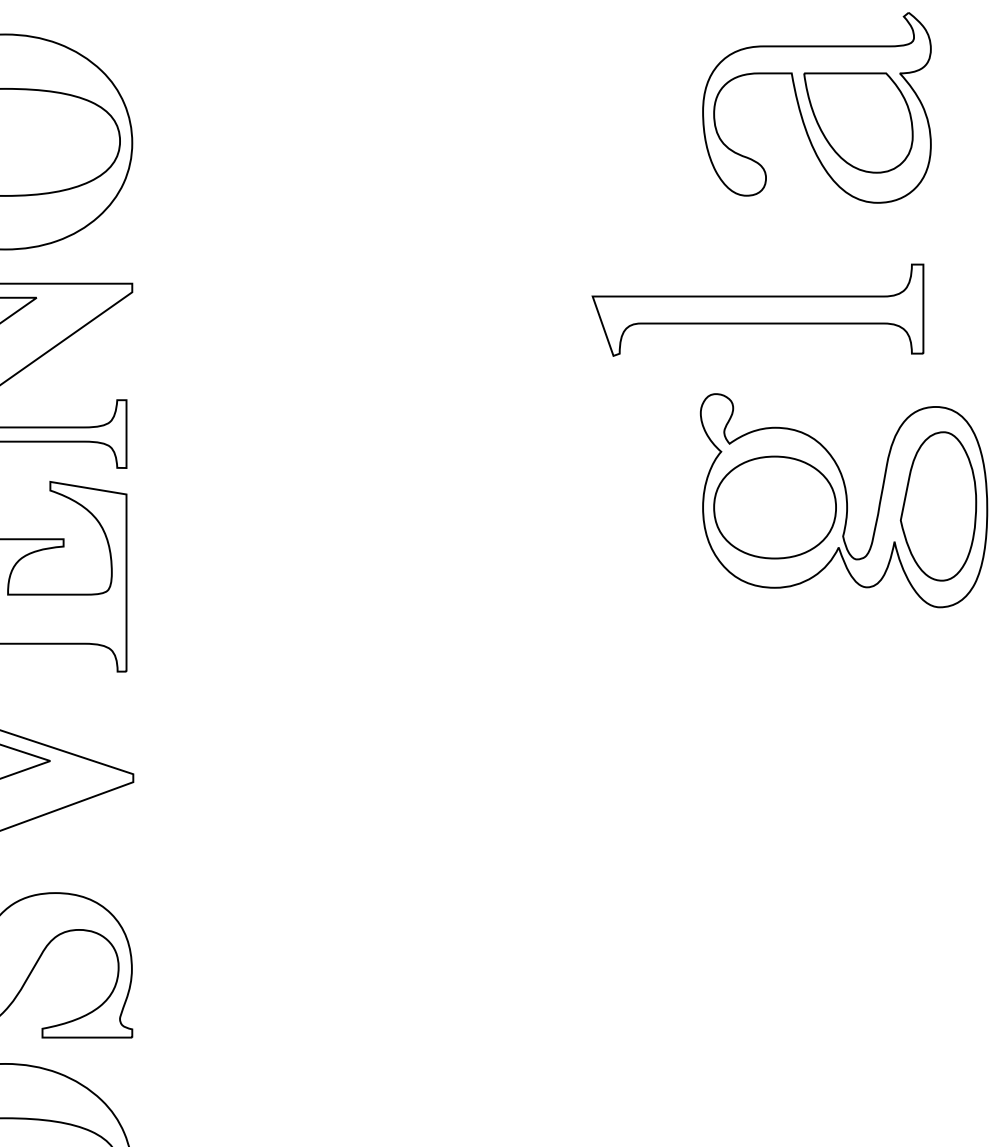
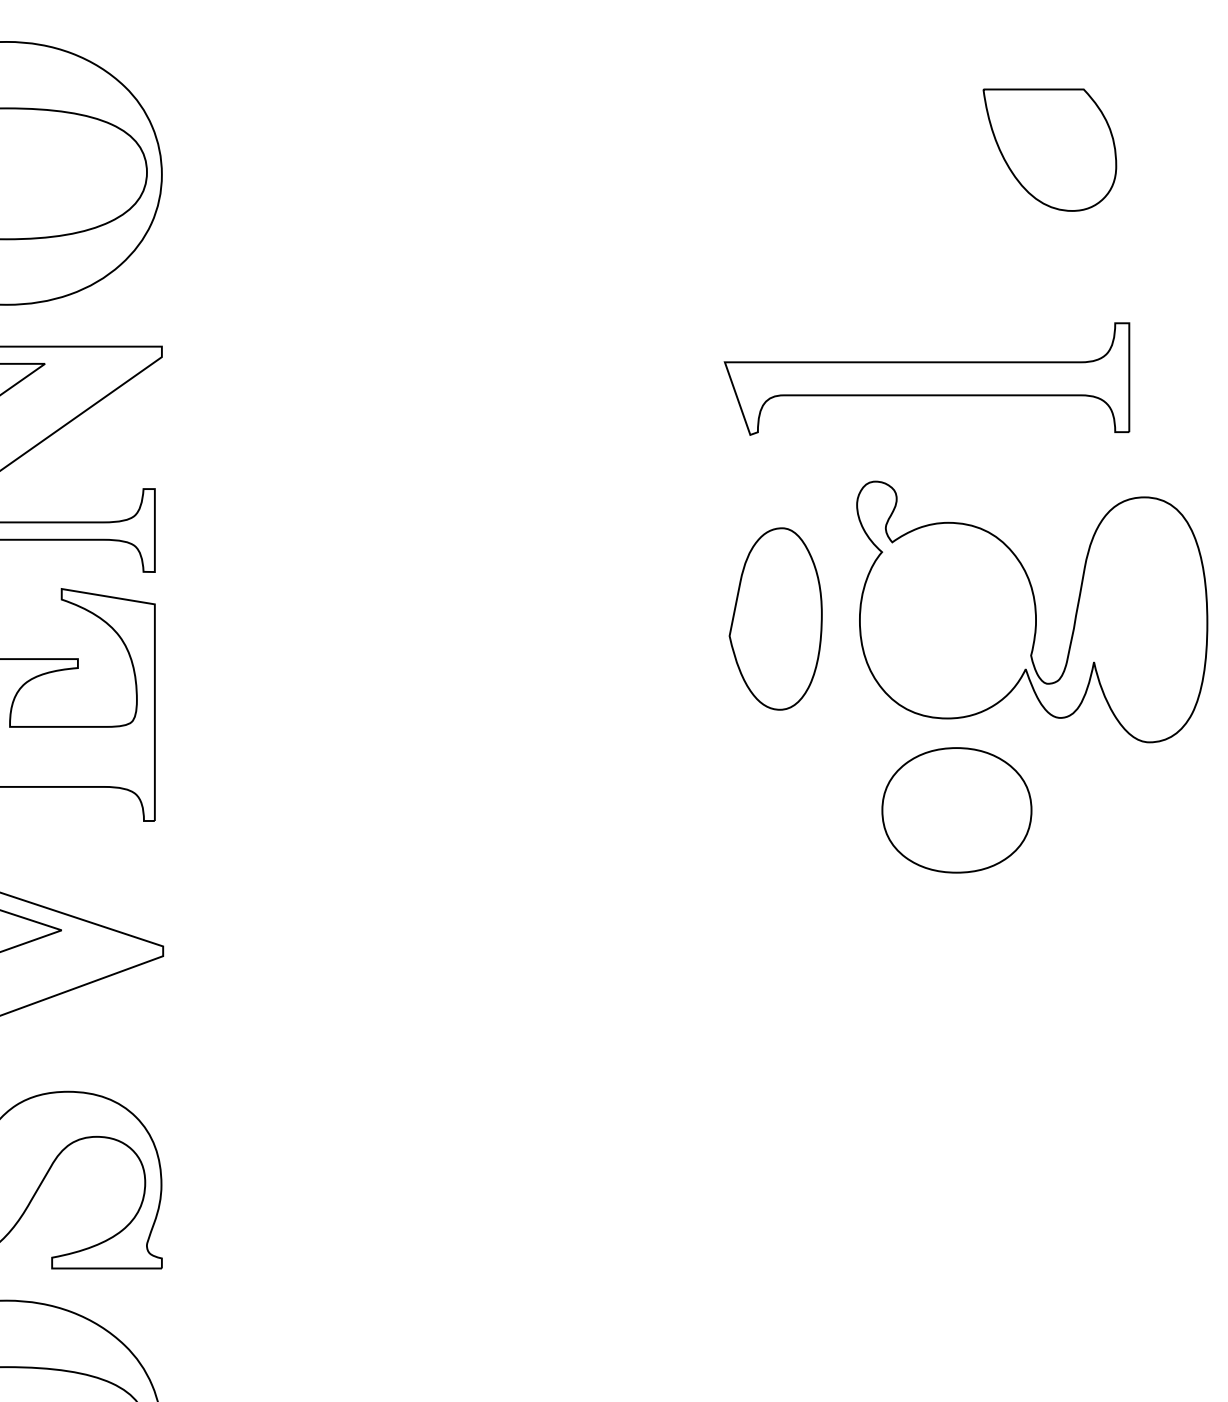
part: (817, 107) -> (999, 131), removed
part: (938, 506) -> (775, 618), moved
part: (774, 507) -> (956, 810), moved

